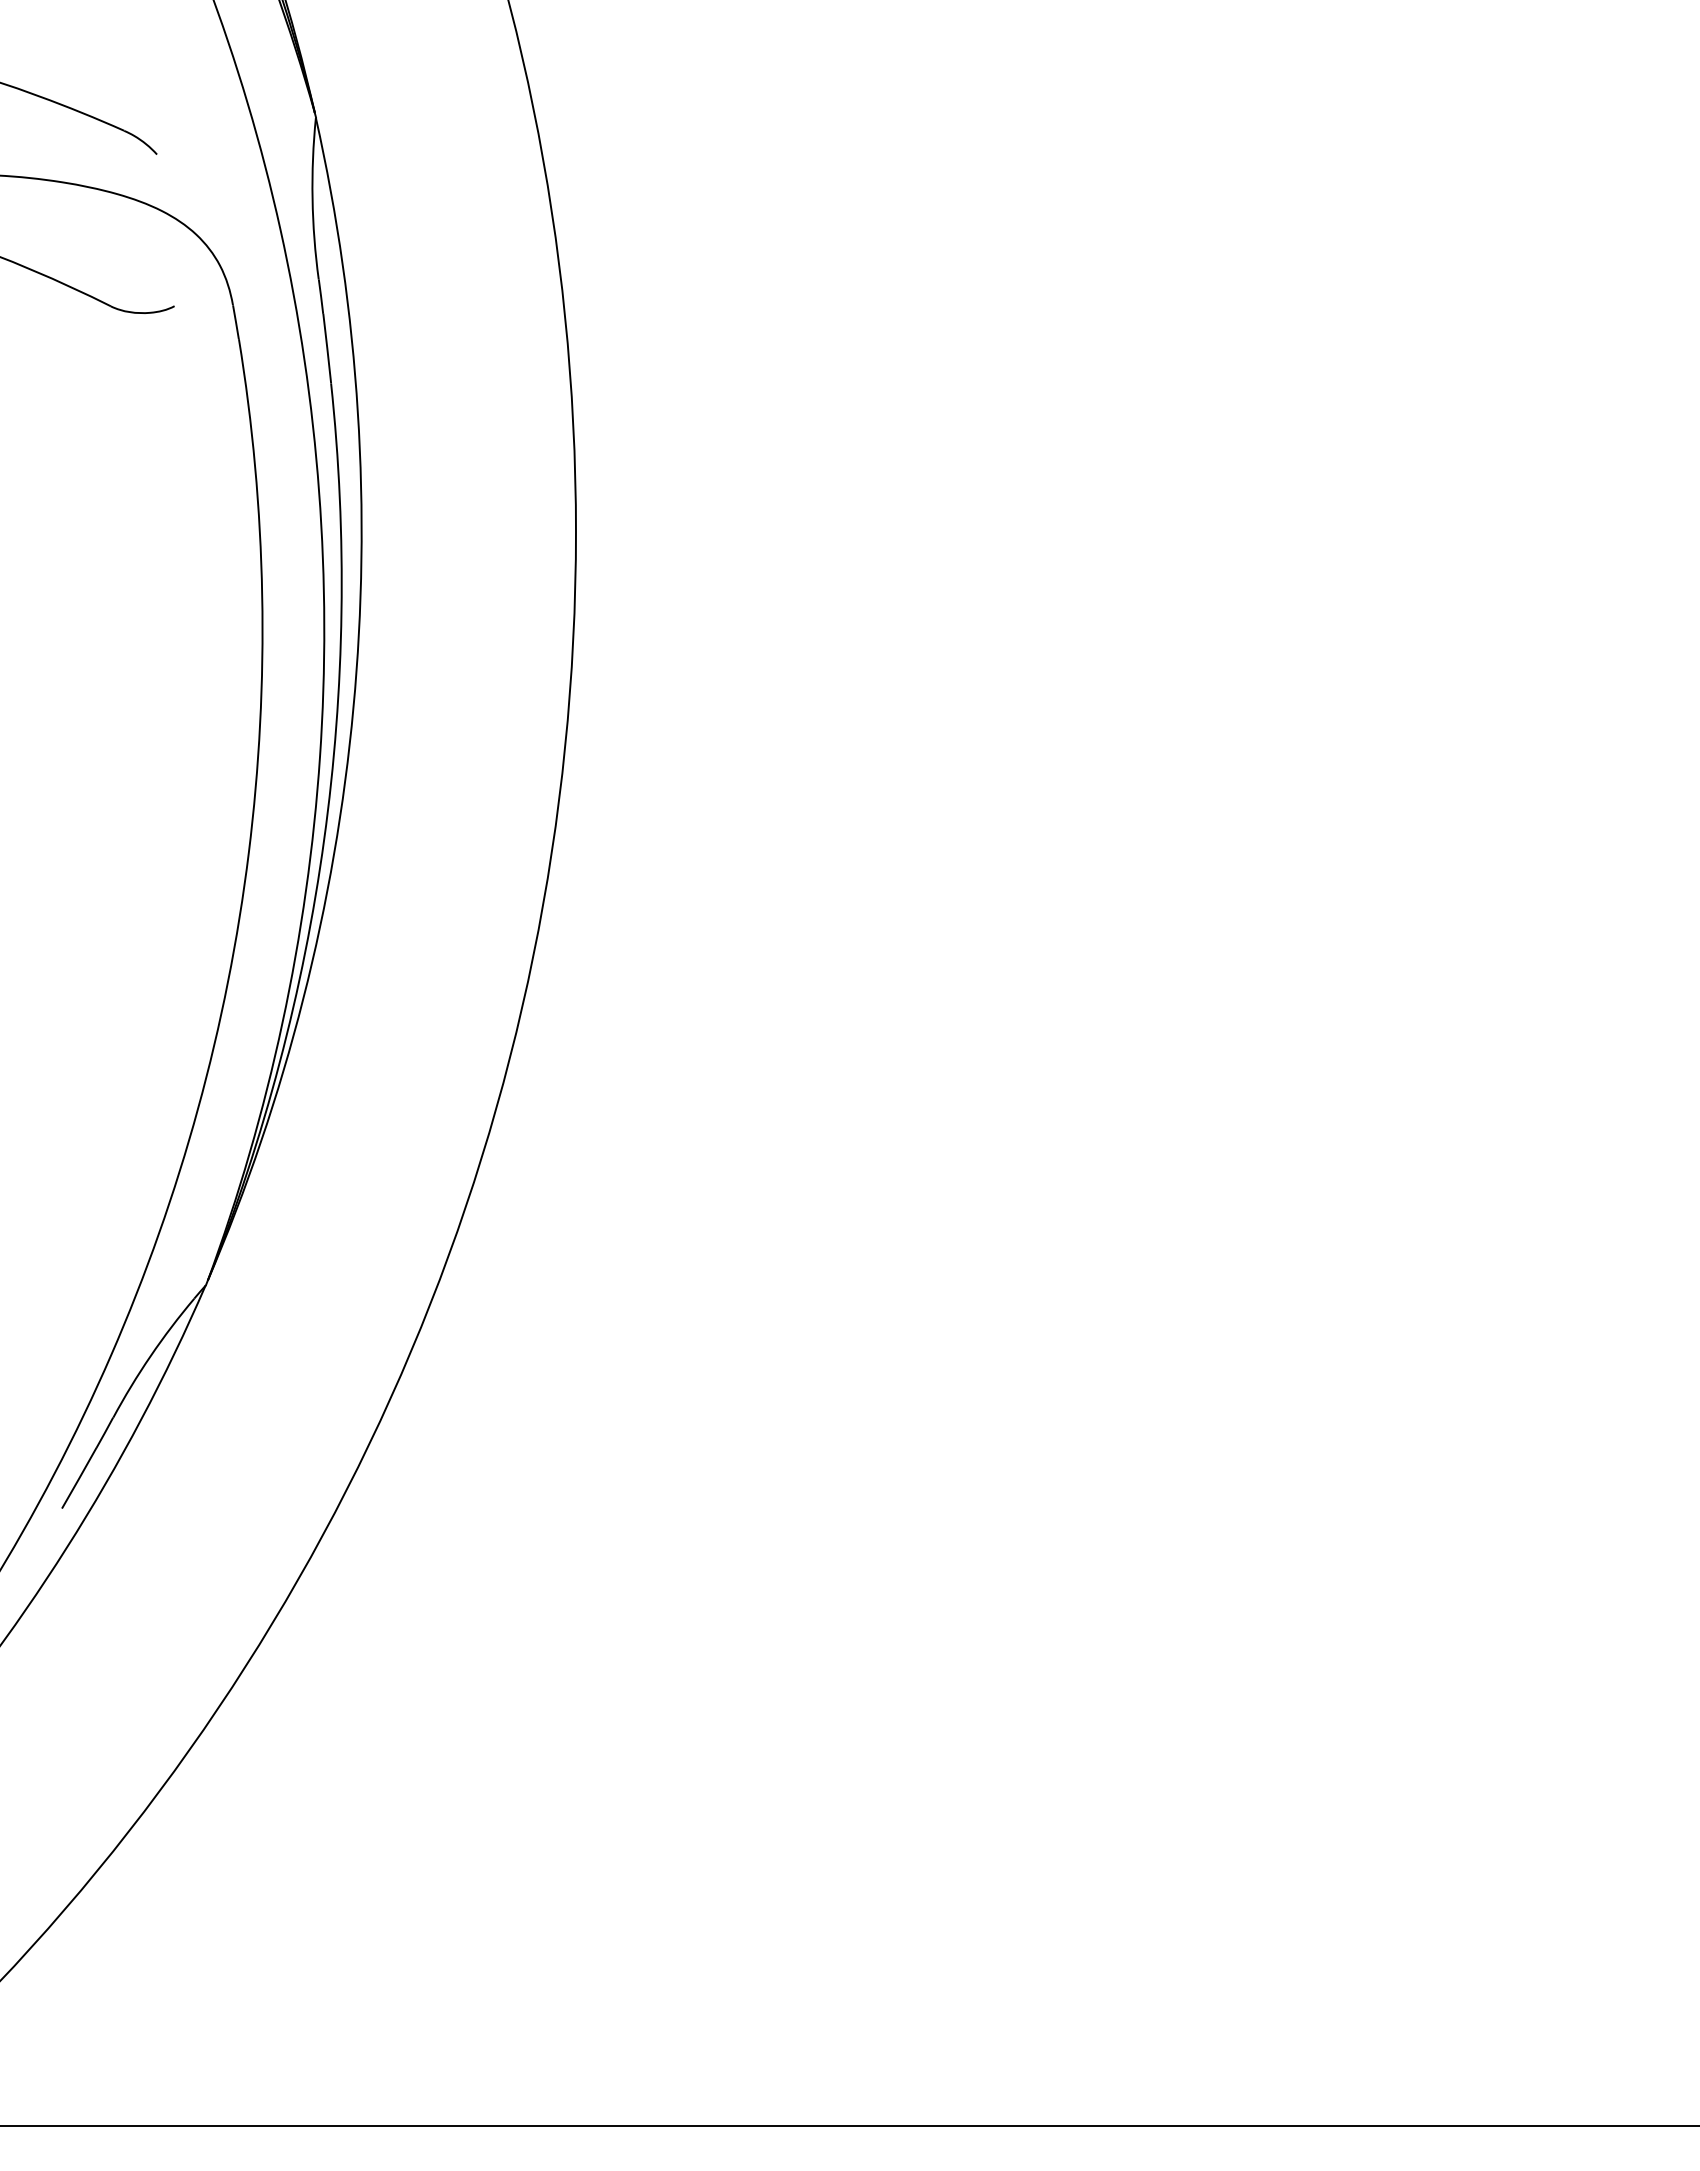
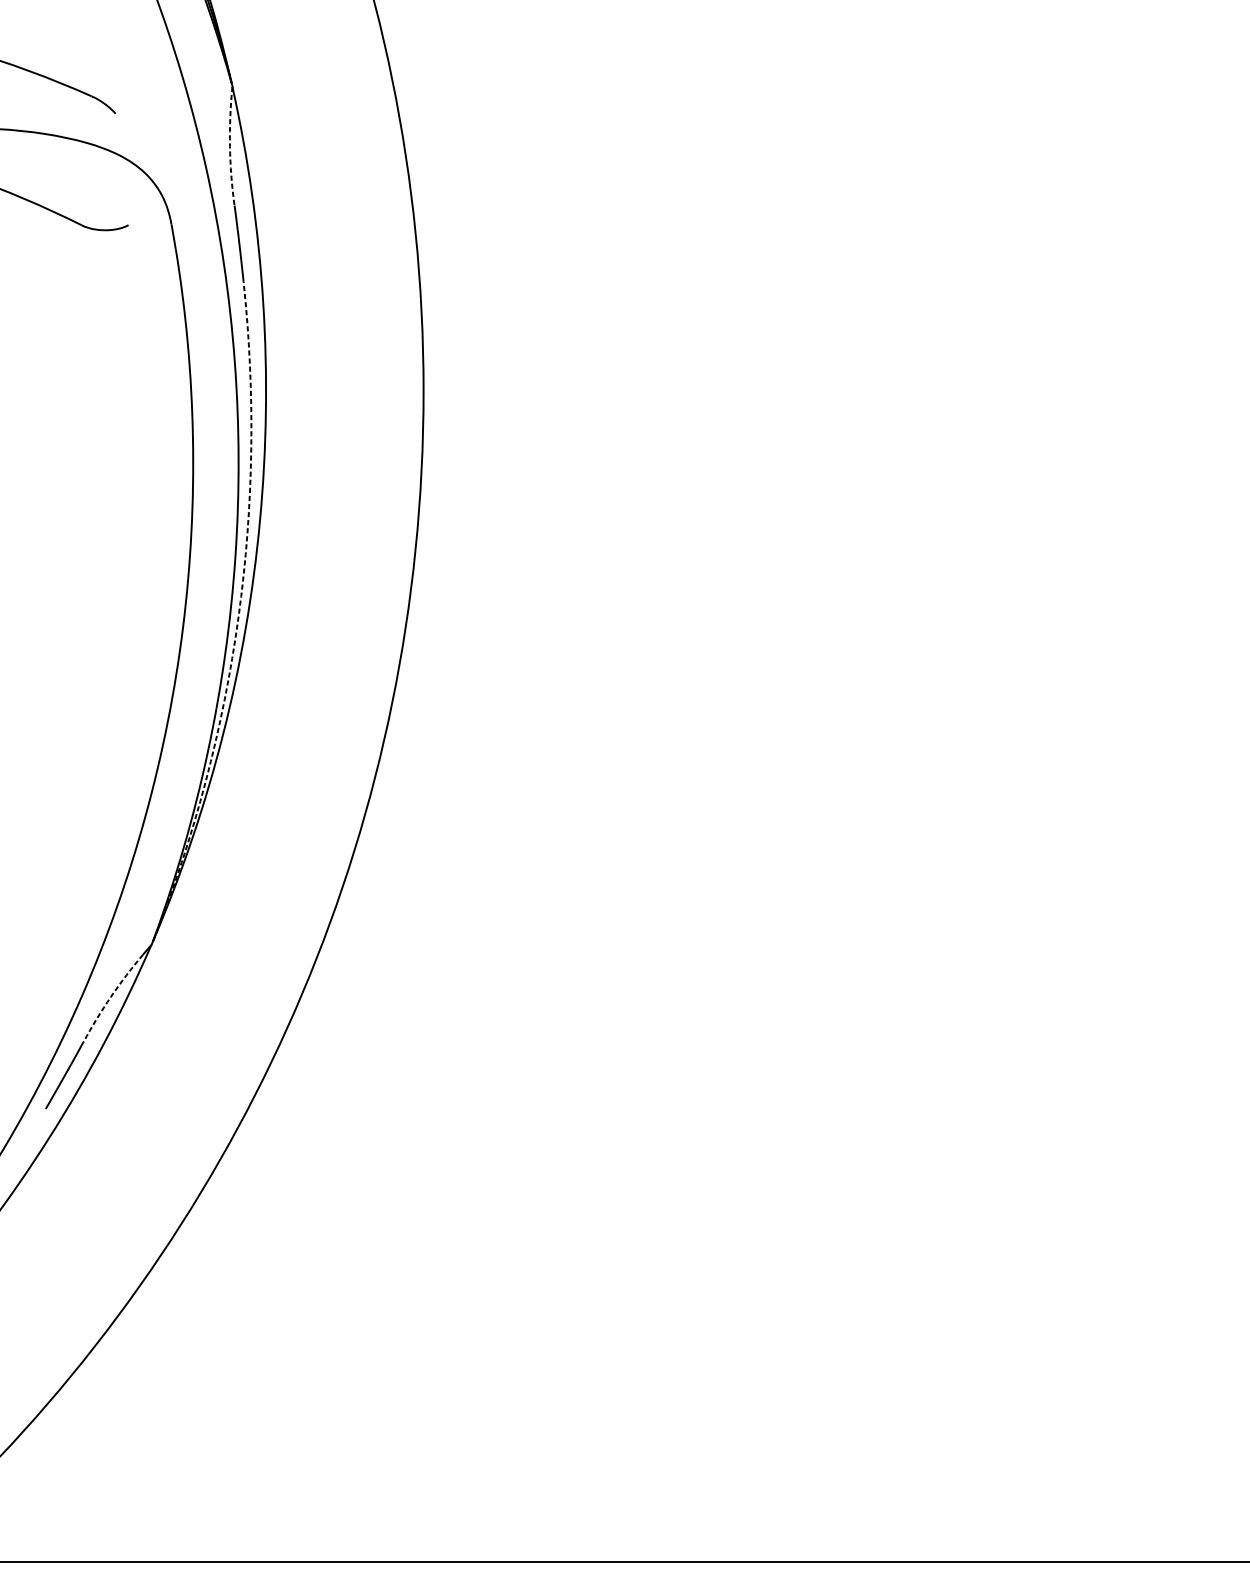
arc: (312, 198) -> (229, 146), solid -> dashed
arc: (324, 839) -> (238, 617), solid -> dashed
arc: (150, 1356) -> (110, 997), solid -> dashed

